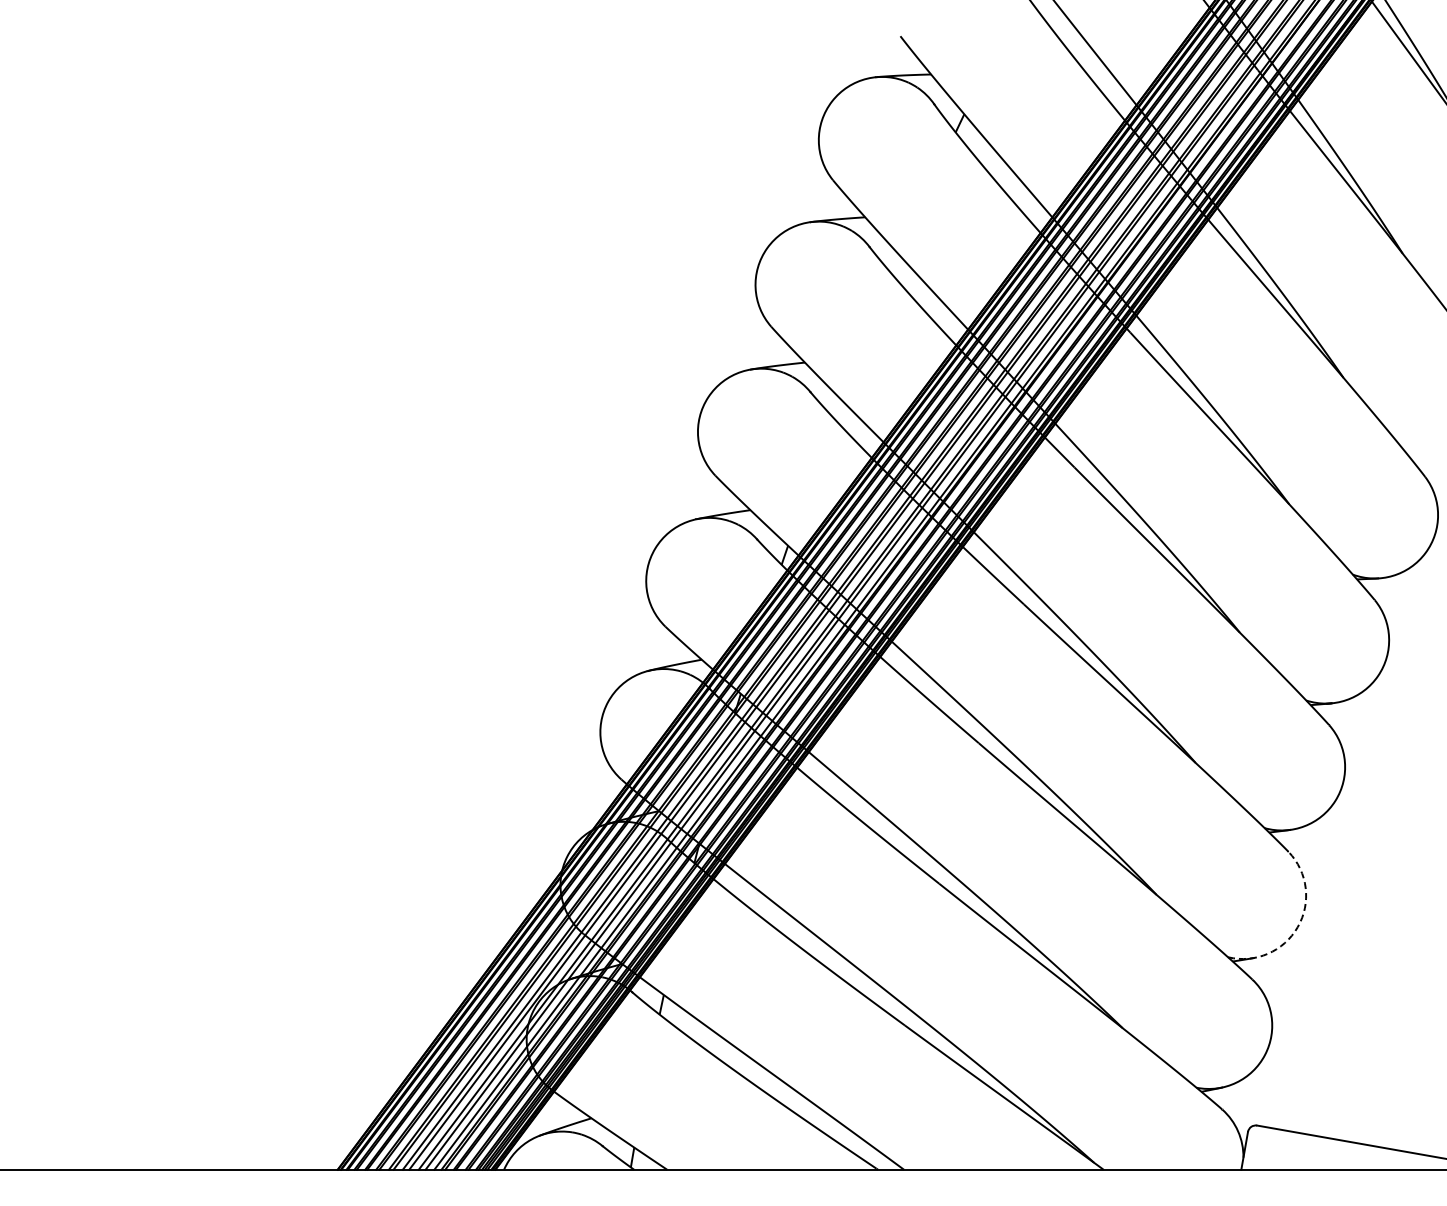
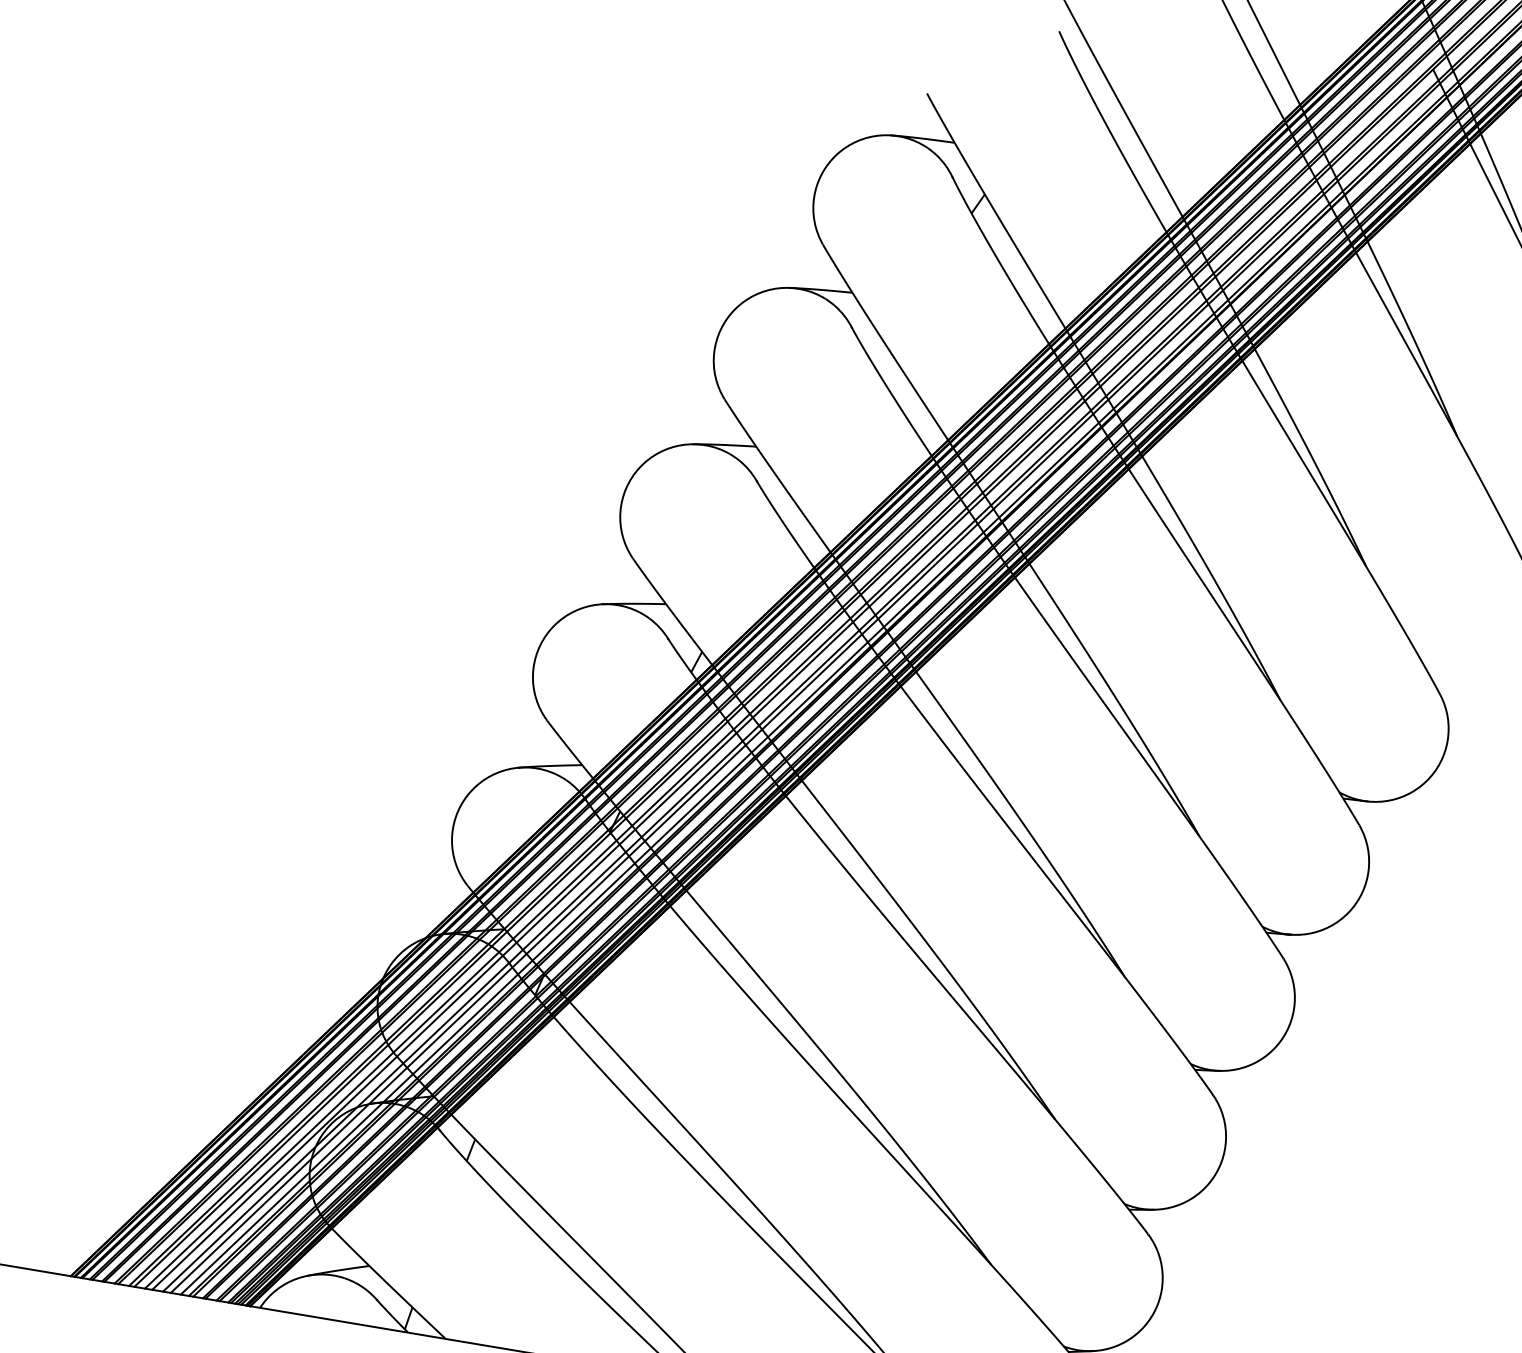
arc: (1297, 927) -> (1209, 1183), dashed -> solid

